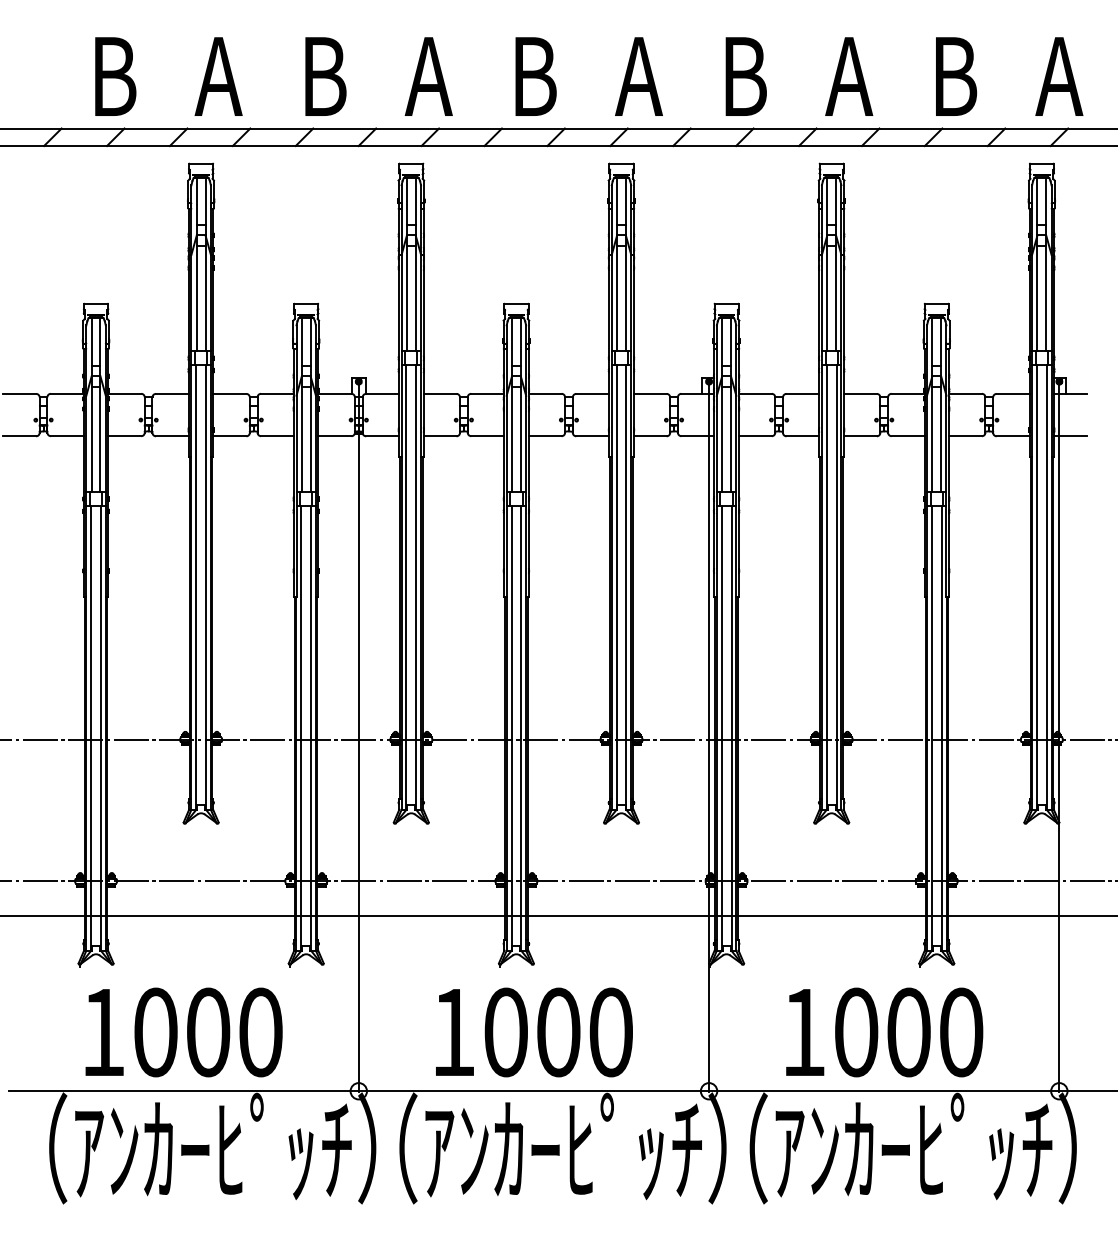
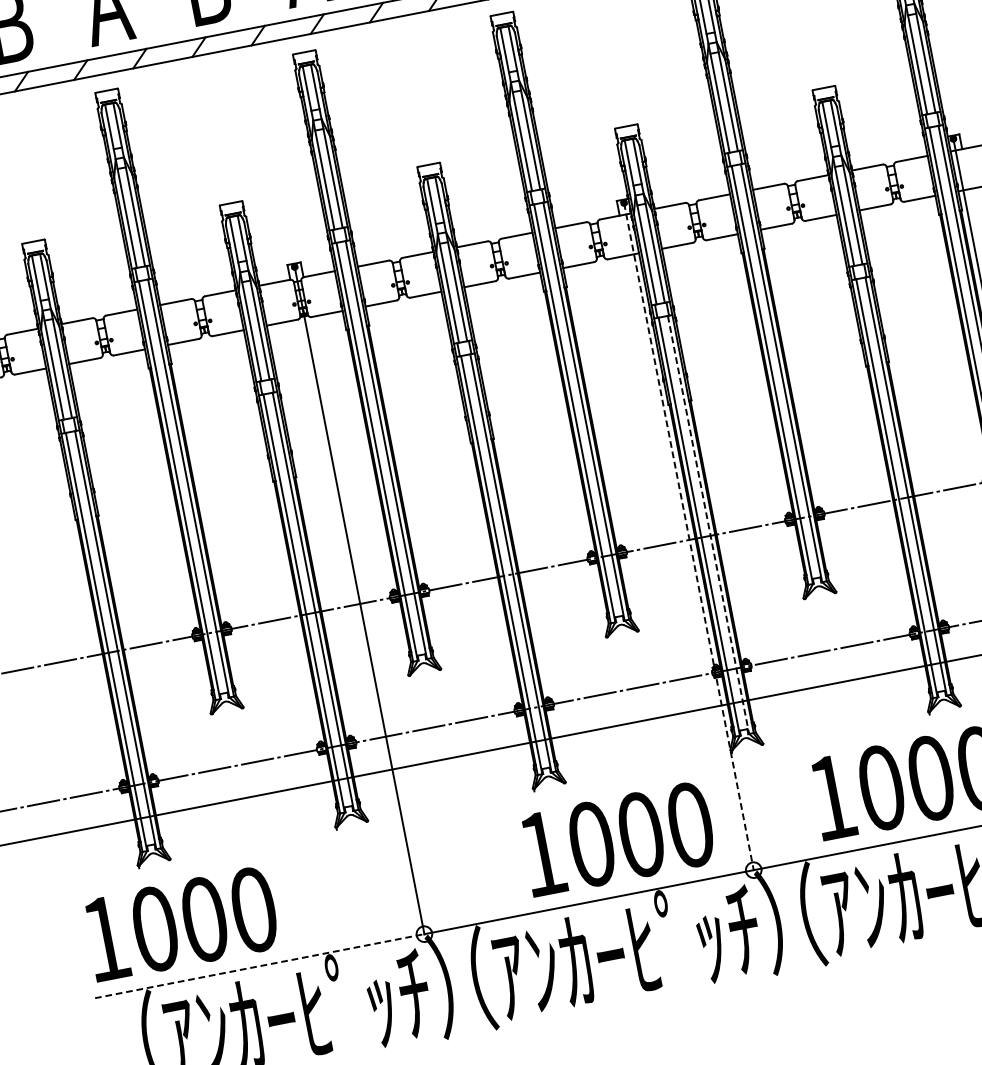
line: (731, 728) -> (708, 524), solid -> dashed
line: (709, 736) -> (689, 536), solid -> dashed
text: (183, 1032) -> (181, 924), moved
text: (534, 1032) -> (618, 839), moved
line: (184, 1091) -> (260, 966), solid -> dashed

